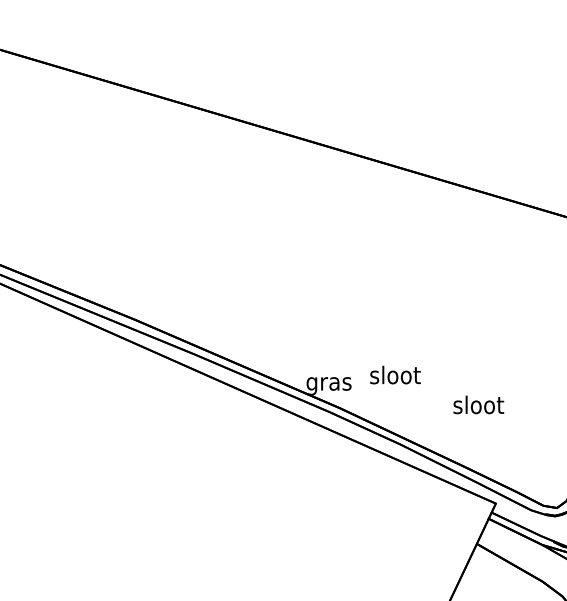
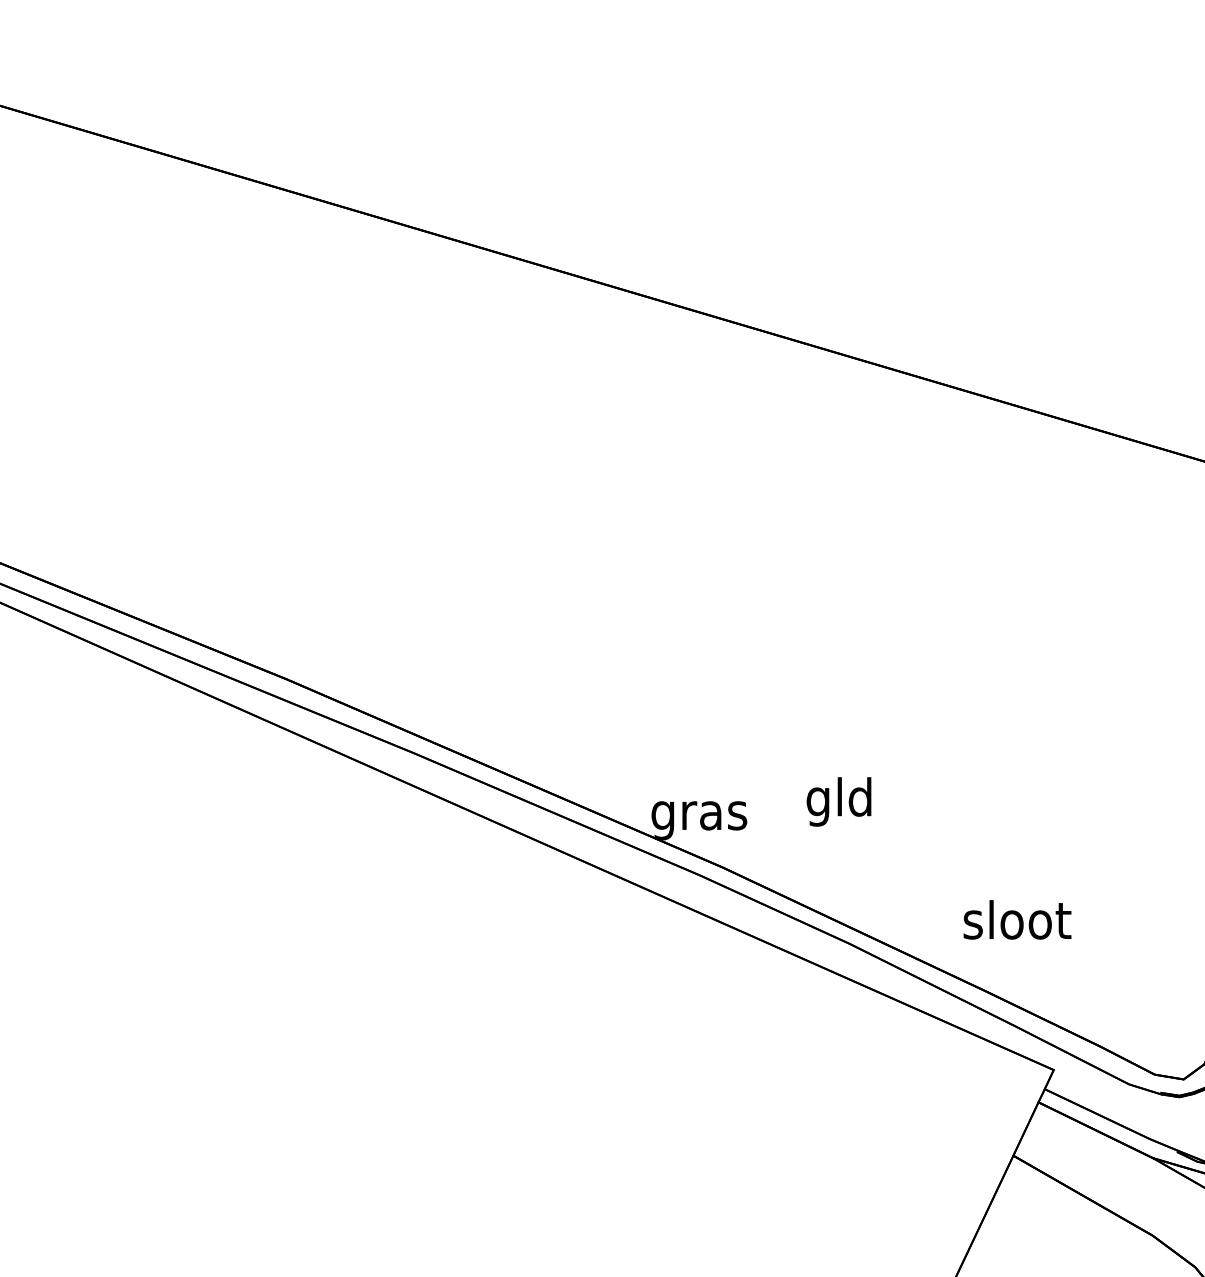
text: (395, 377) -> (840, 802), sloot -> gld
text: (478, 404) -> (1016, 918), moved

